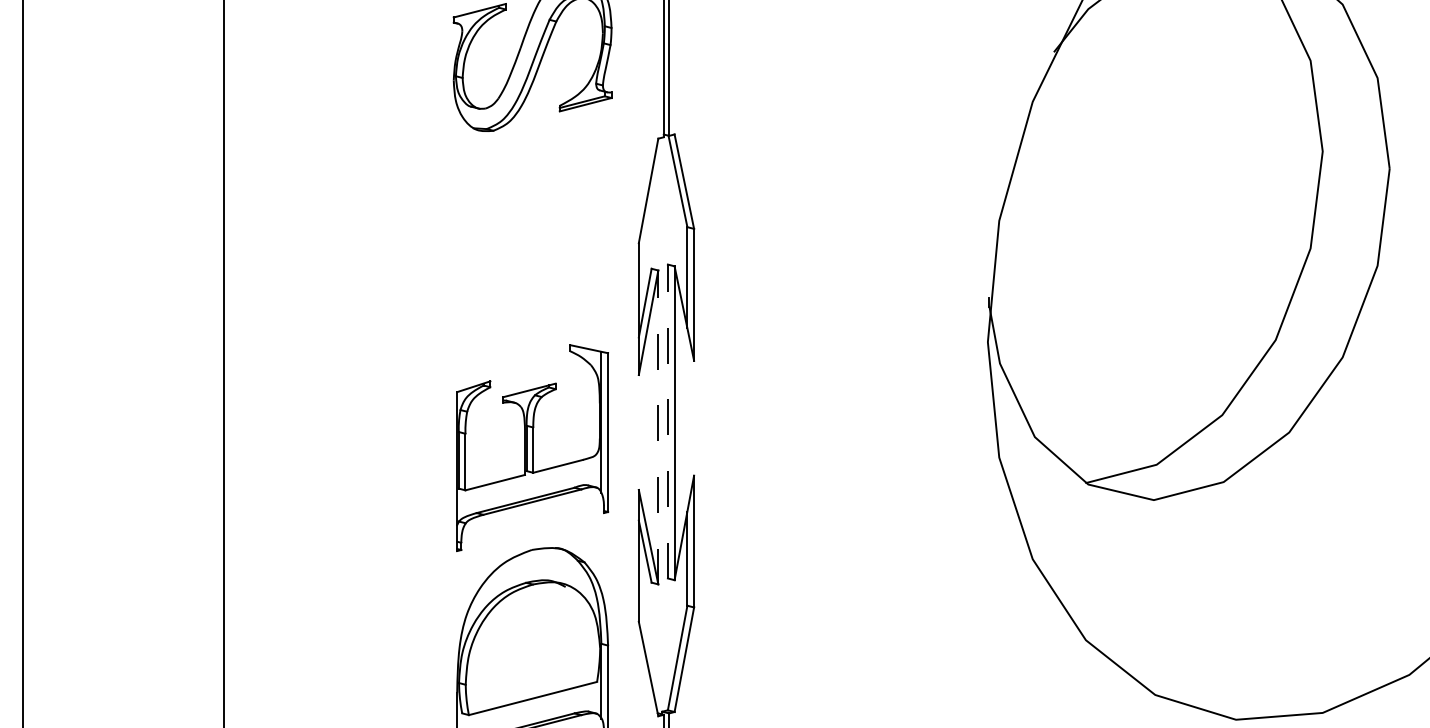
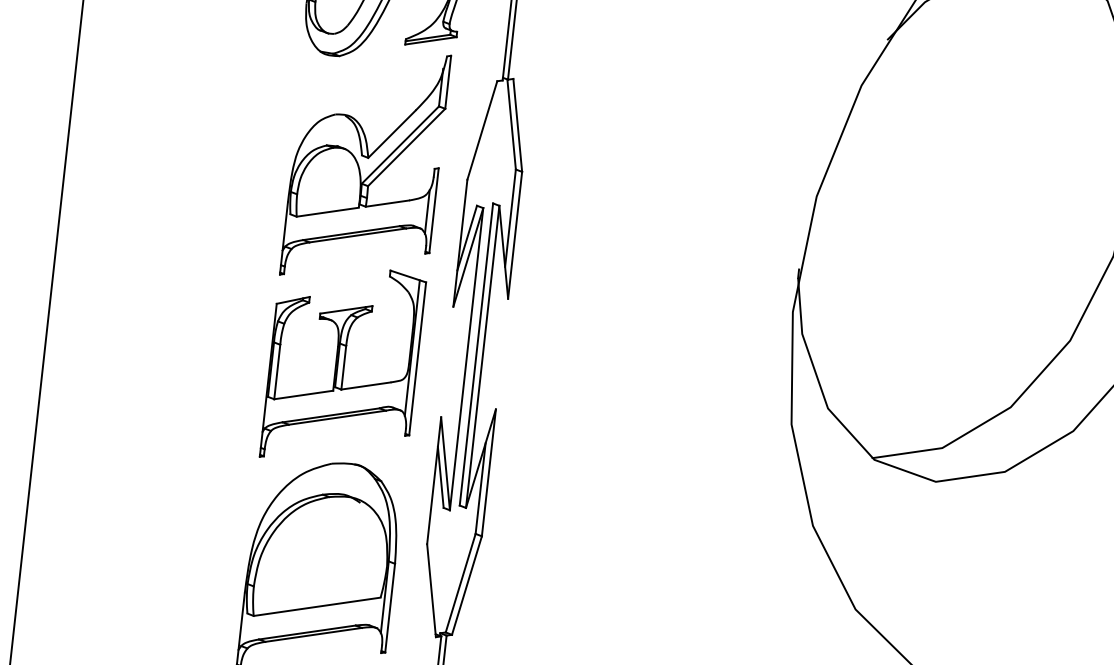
part: (532, 239) -> (365, 164), added
line: (667, 421) -> (476, 354), dashed -> solid
line: (658, 427) -> (466, 359), dashed -> solid

